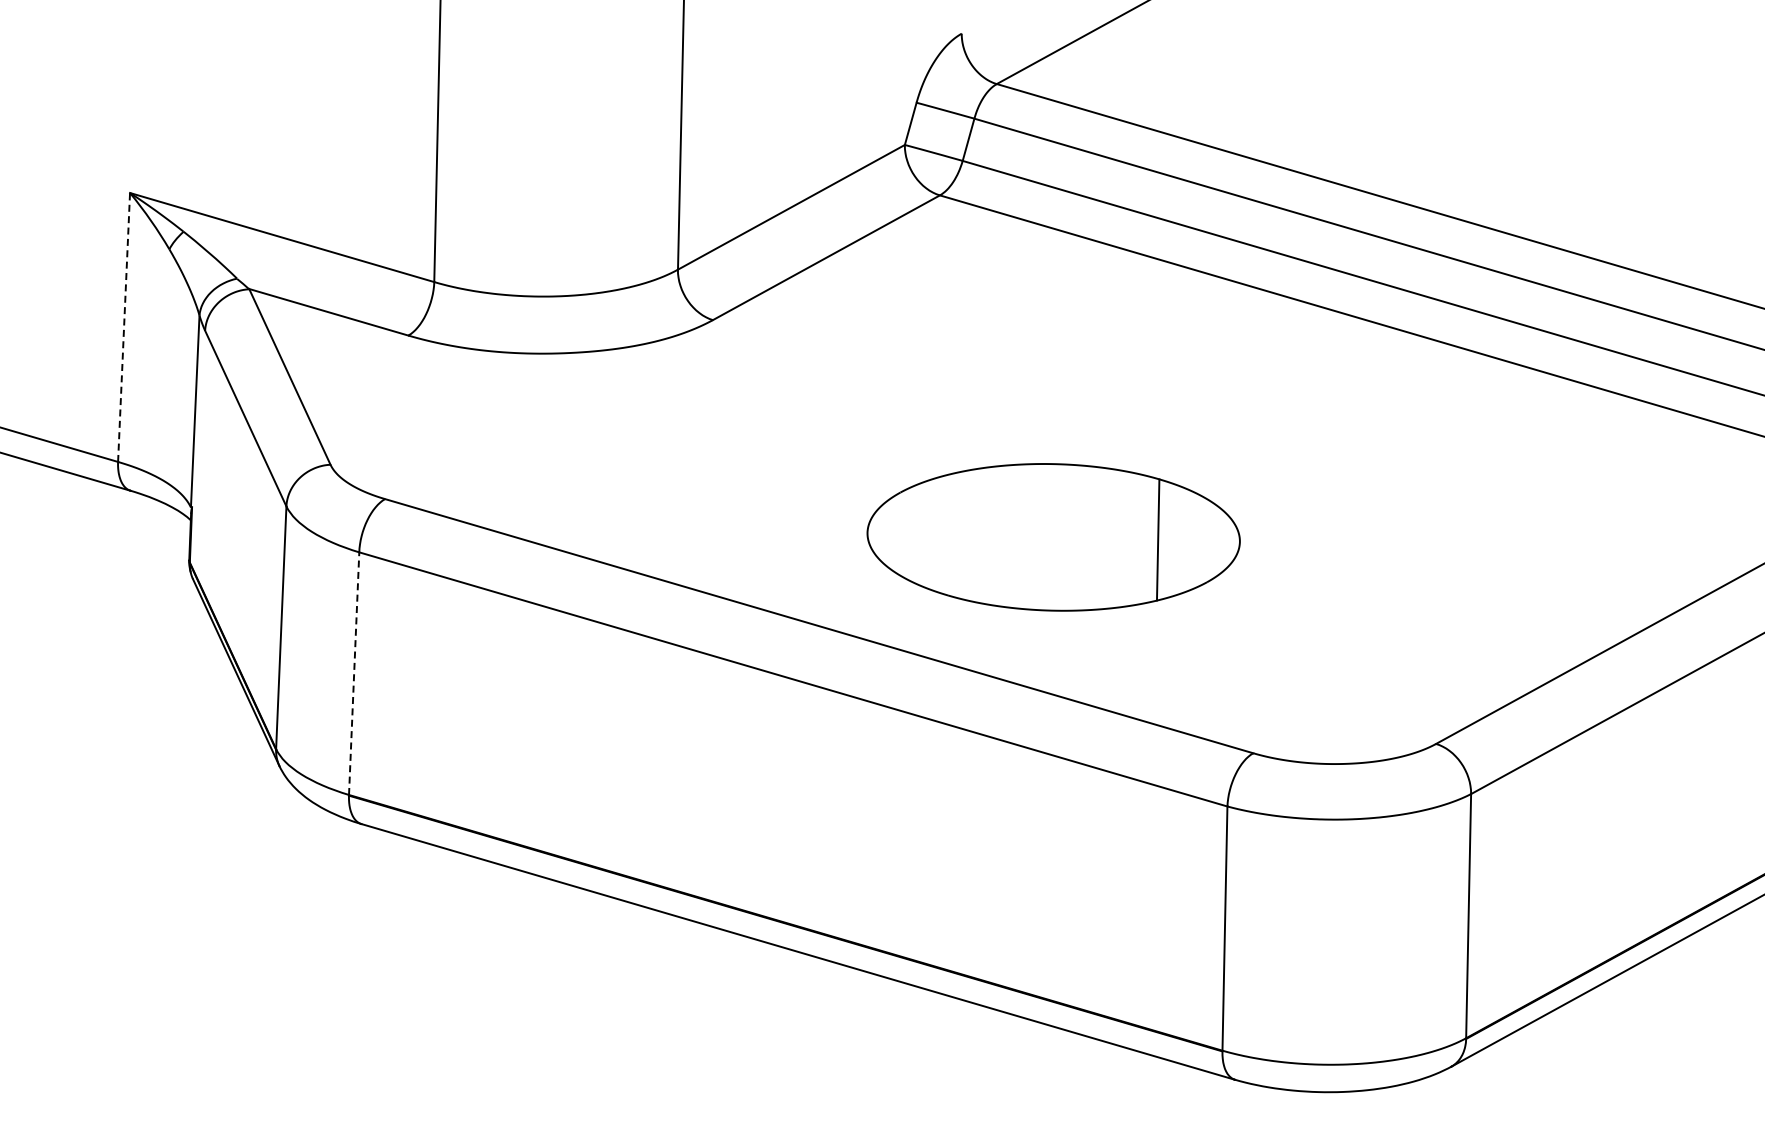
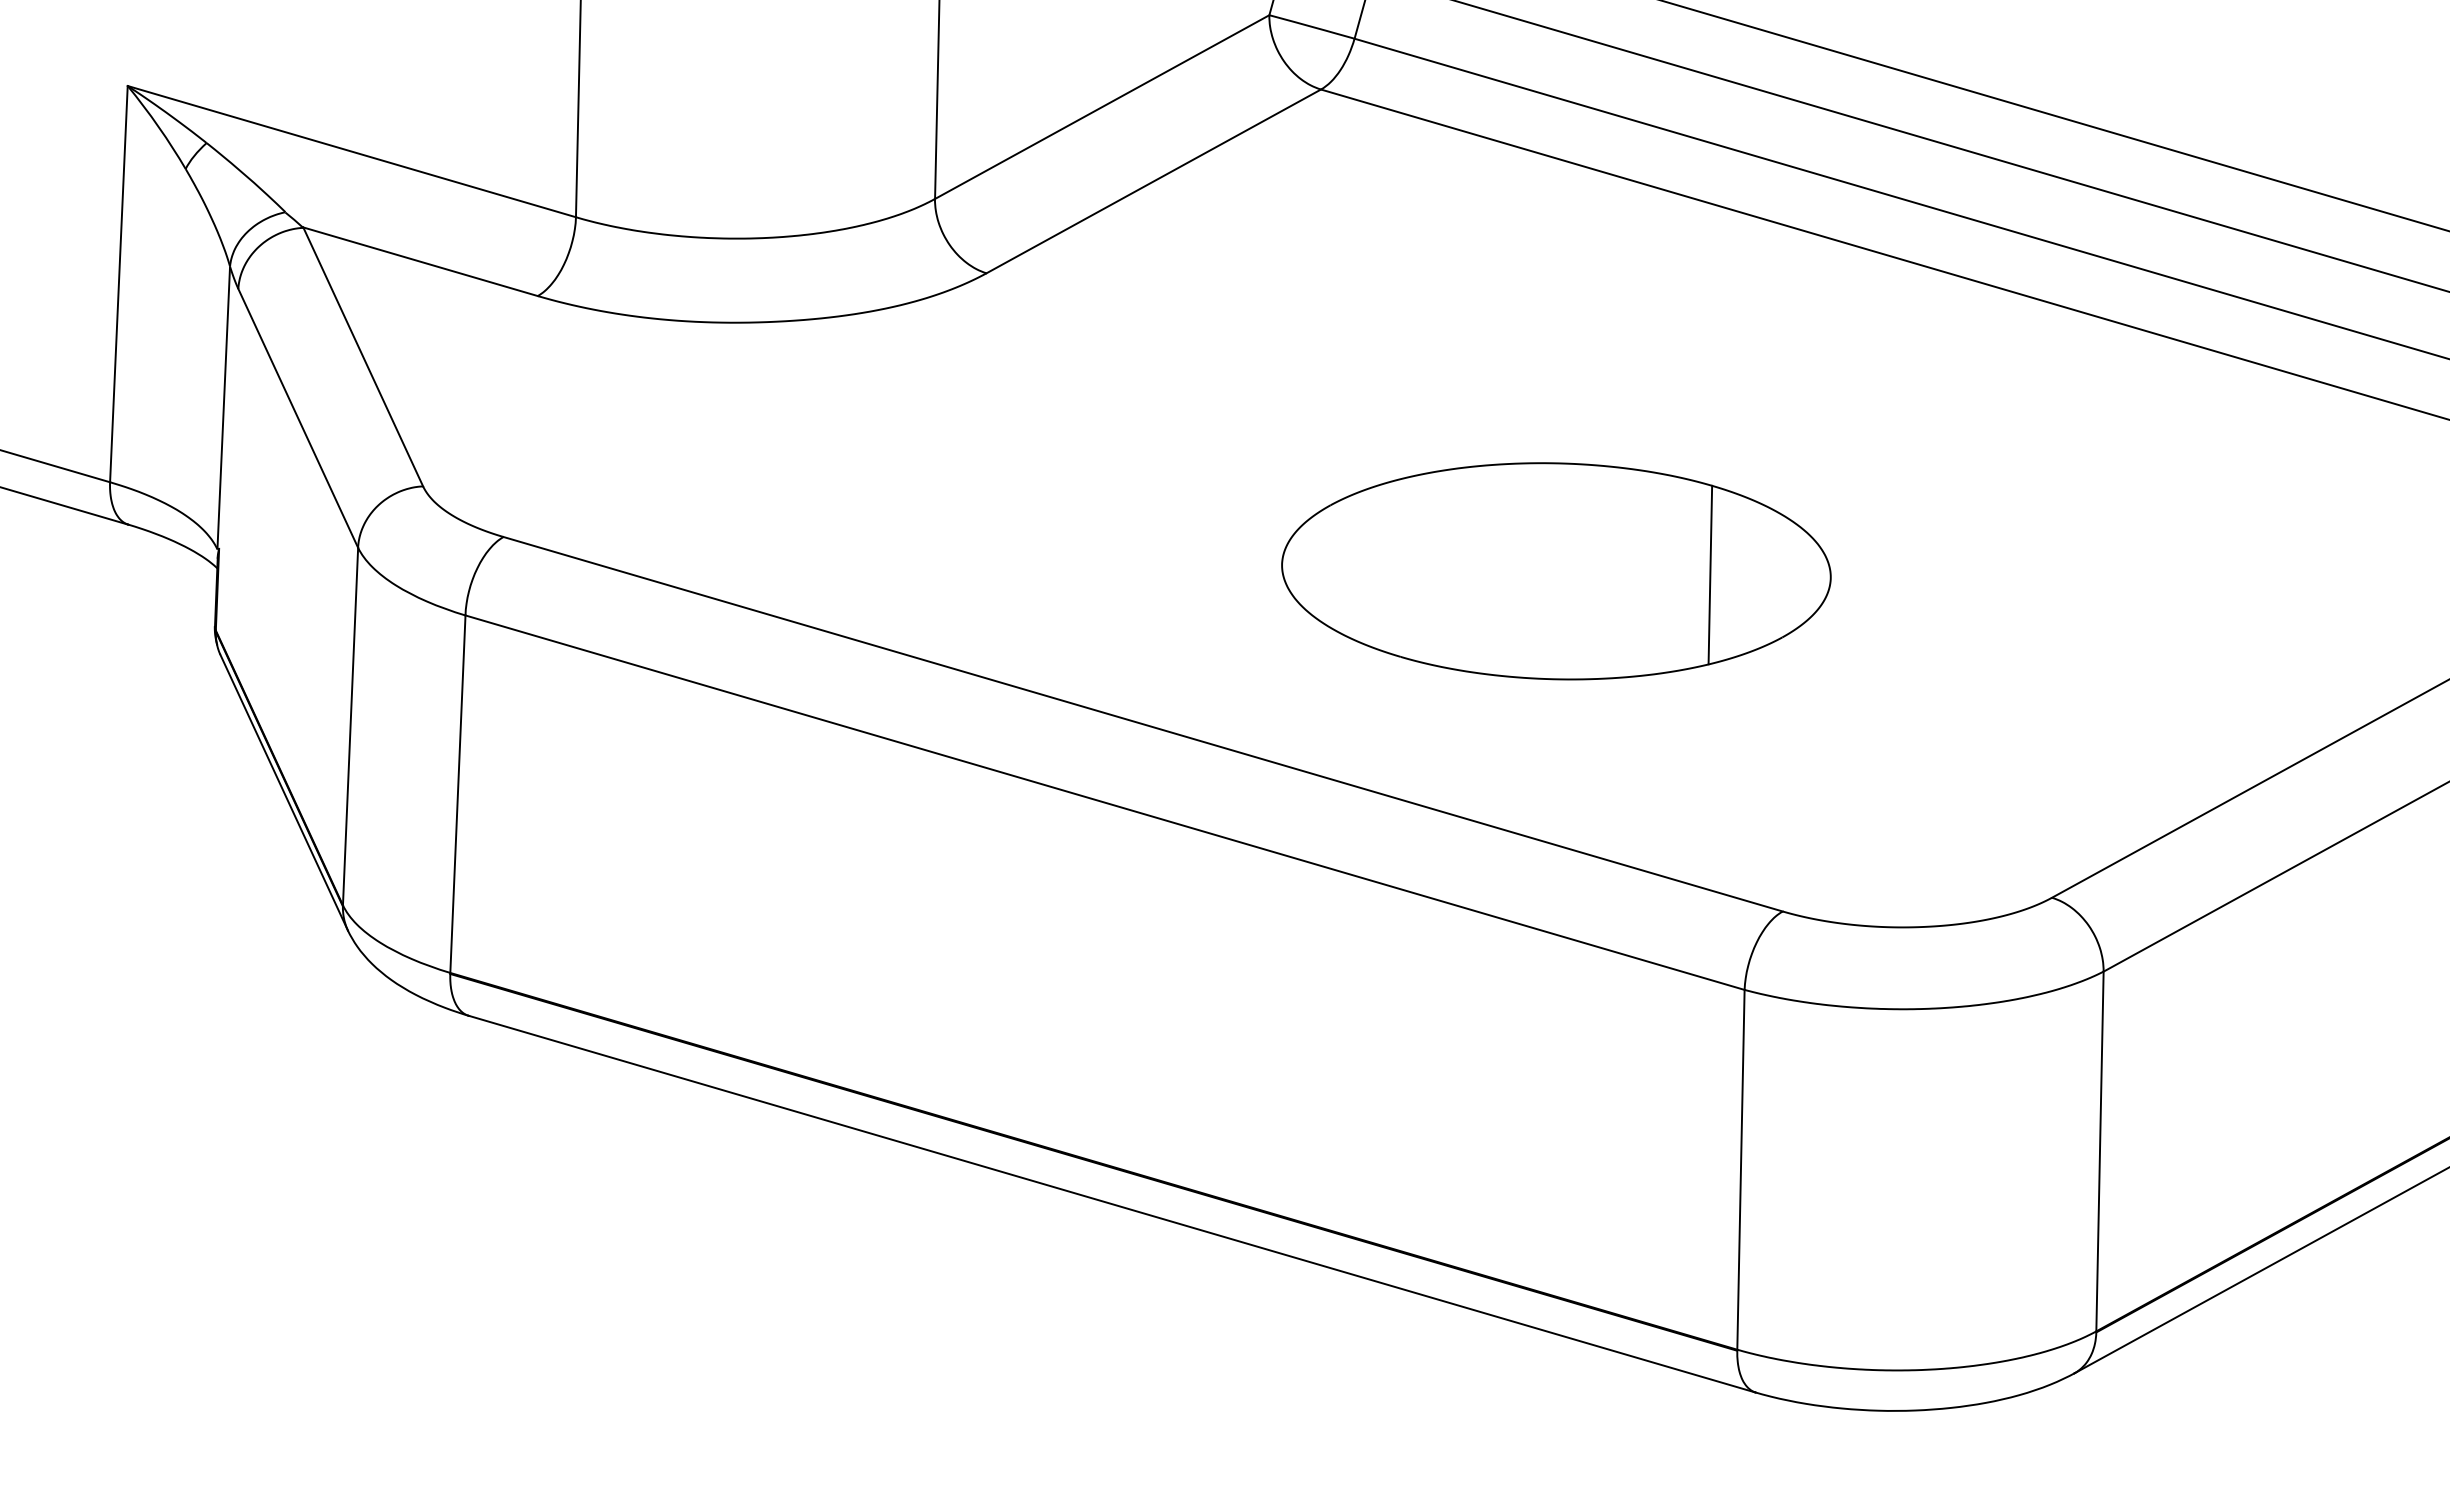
line: (124, 327) -> (119, 284), dashed -> solid
part: (1053, 537) -> (1556, 571), moved
line: (354, 673) -> (458, 793), dashed -> solid

